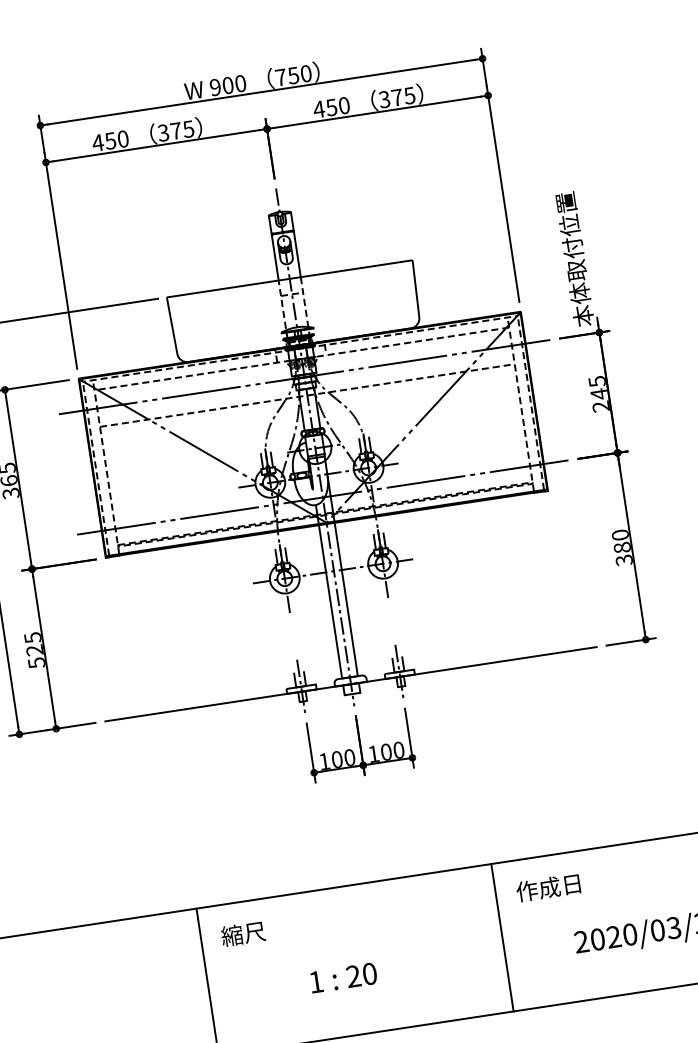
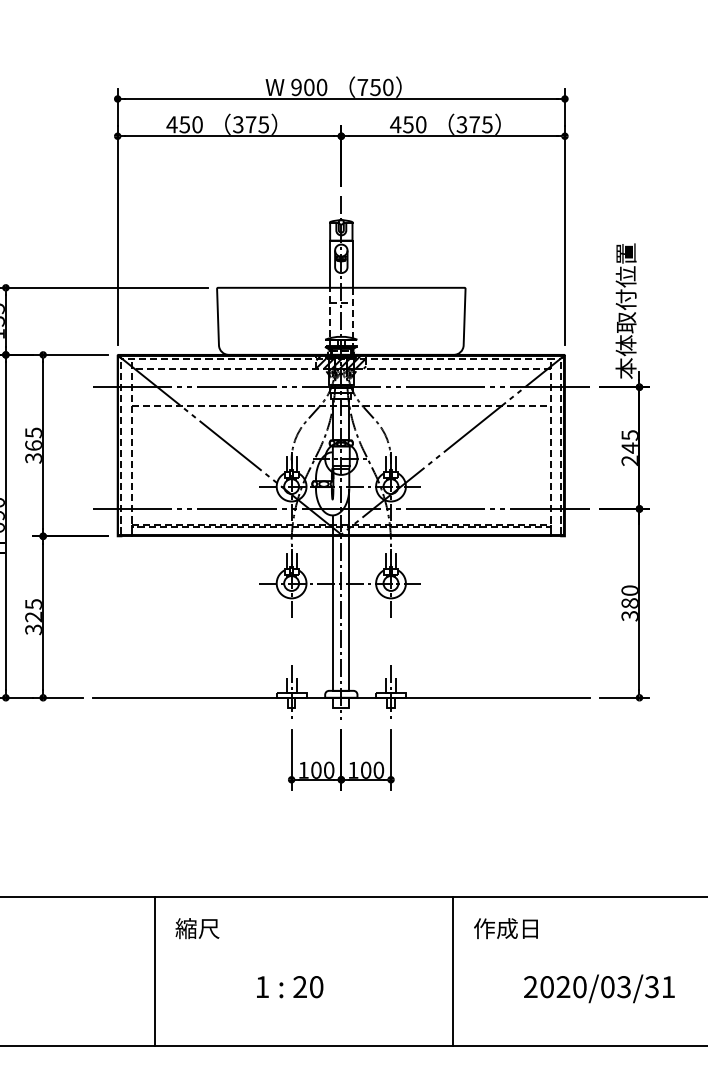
hatch: (300, 351) -> (341, 361), added
text: (36, 662) -> (33, 629), 525 -> 325

